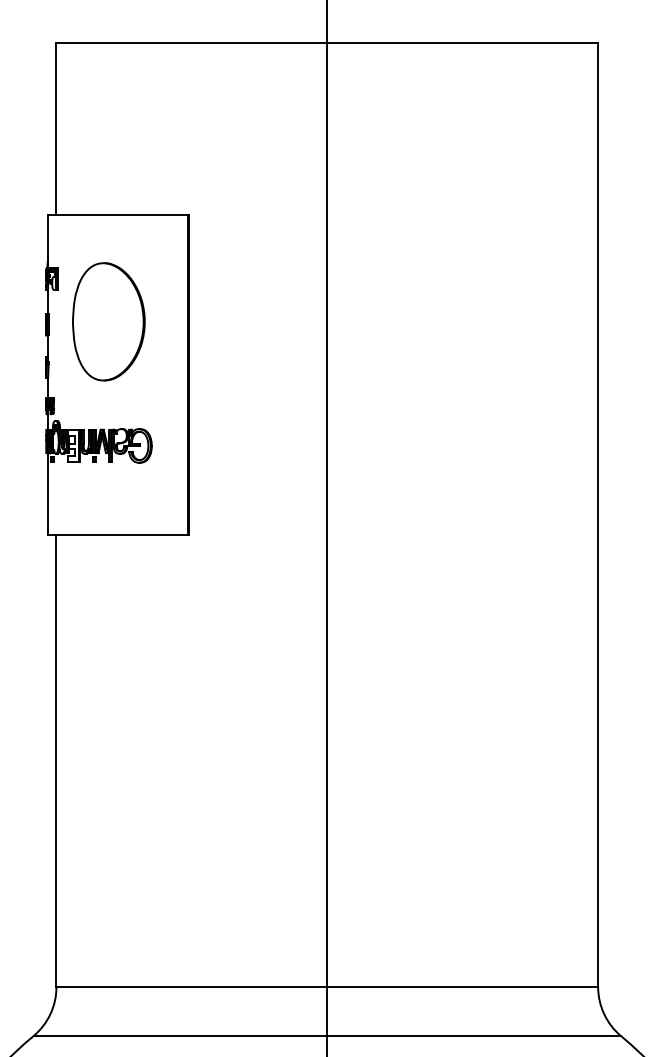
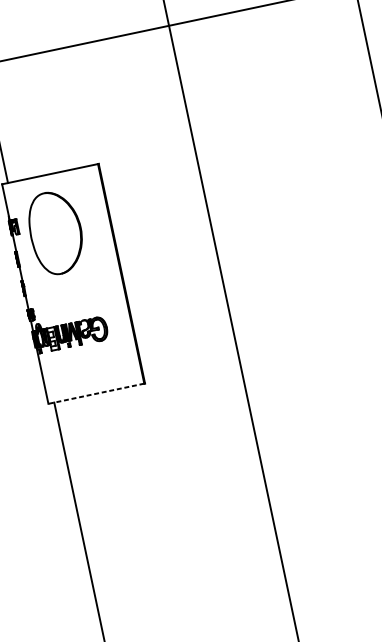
part: (108, 321) -> (55, 232), moved
line: (117, 535) -> (96, 394), solid -> dashed

